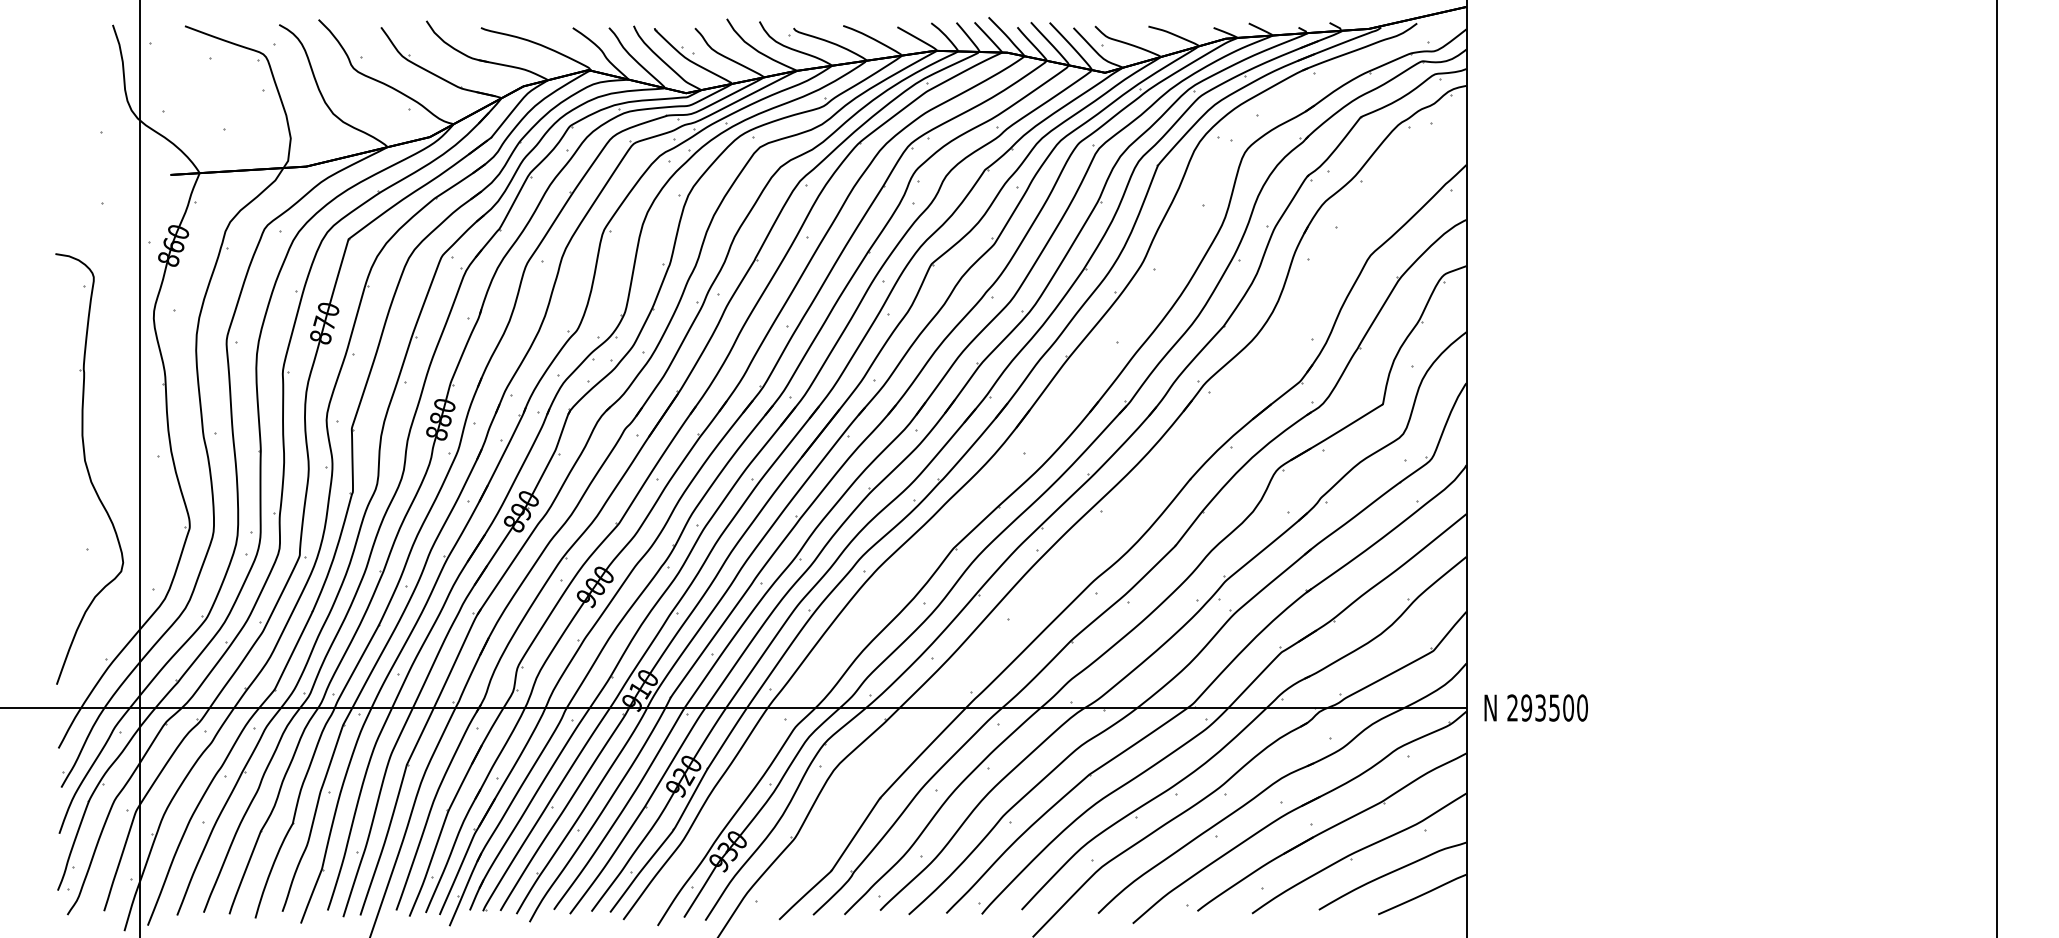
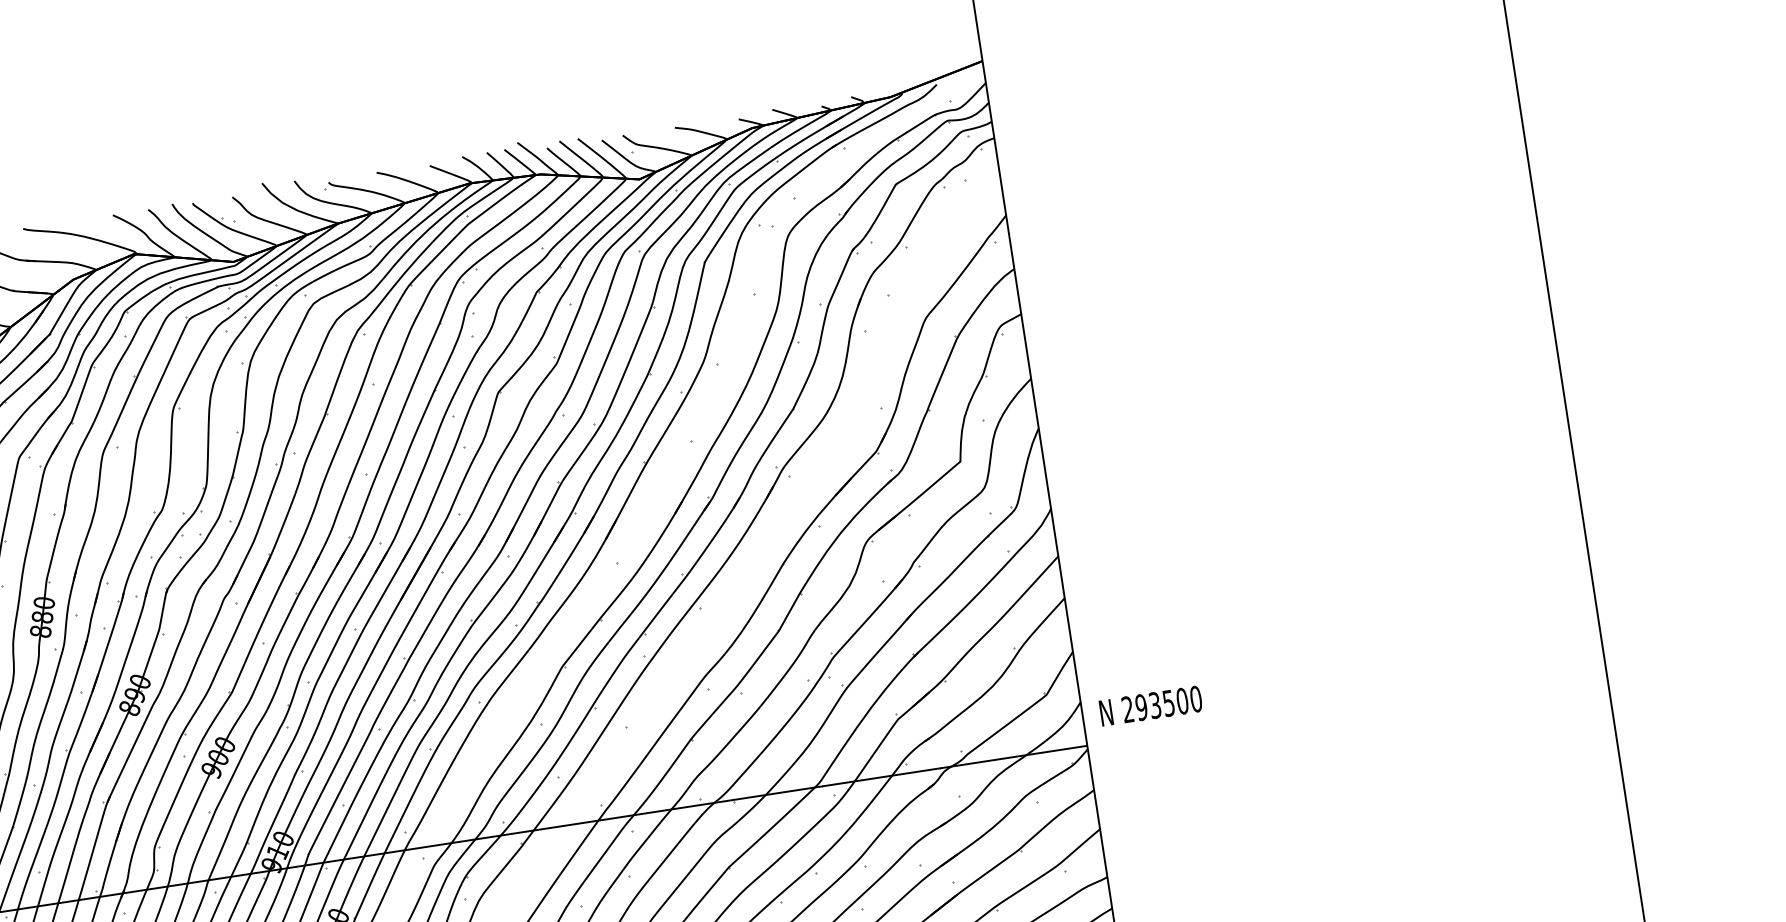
text: (1535, 707) -> (1150, 705), moved

